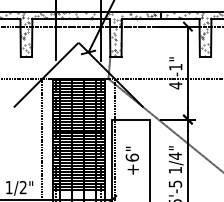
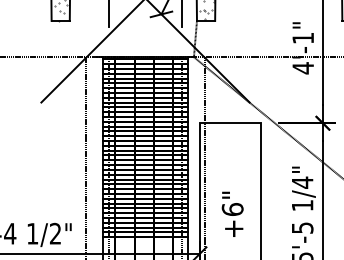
text: (132, 160) -> (232, 214), moved

